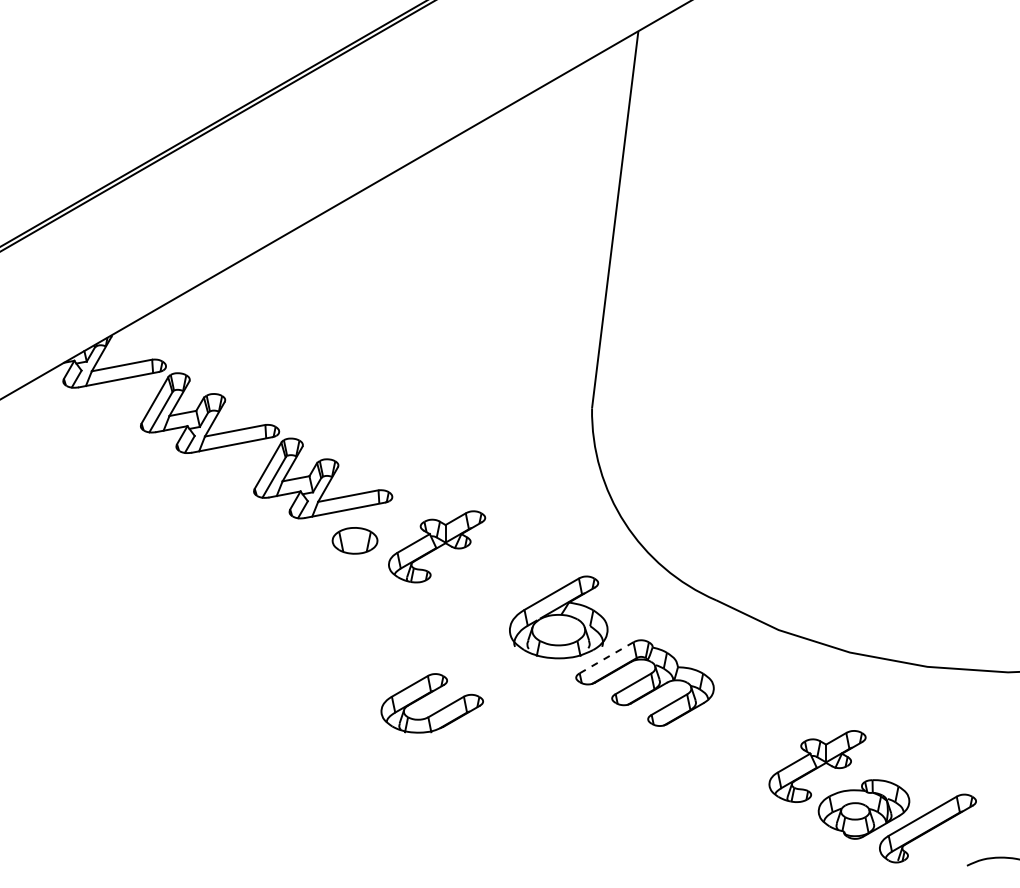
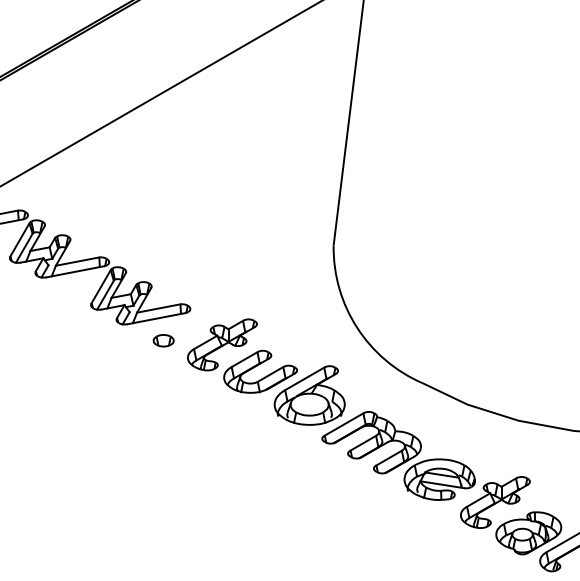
part: (355, 541) -> (163, 341), size x0.62
line: (607, 657) -> (344, 424), dashed -> solid
part: (426, 696) -> (256, 366), moved
part: (739, 734) -> (439, 479), added

